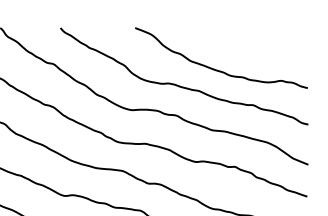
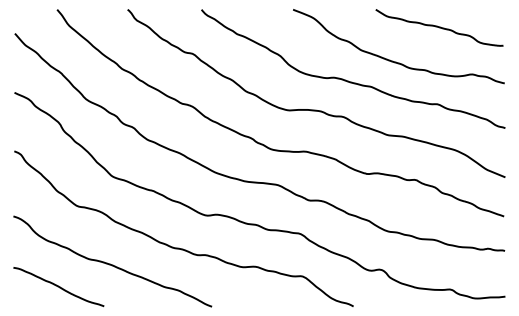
curve: (254, 42) -> (439, 27), added

